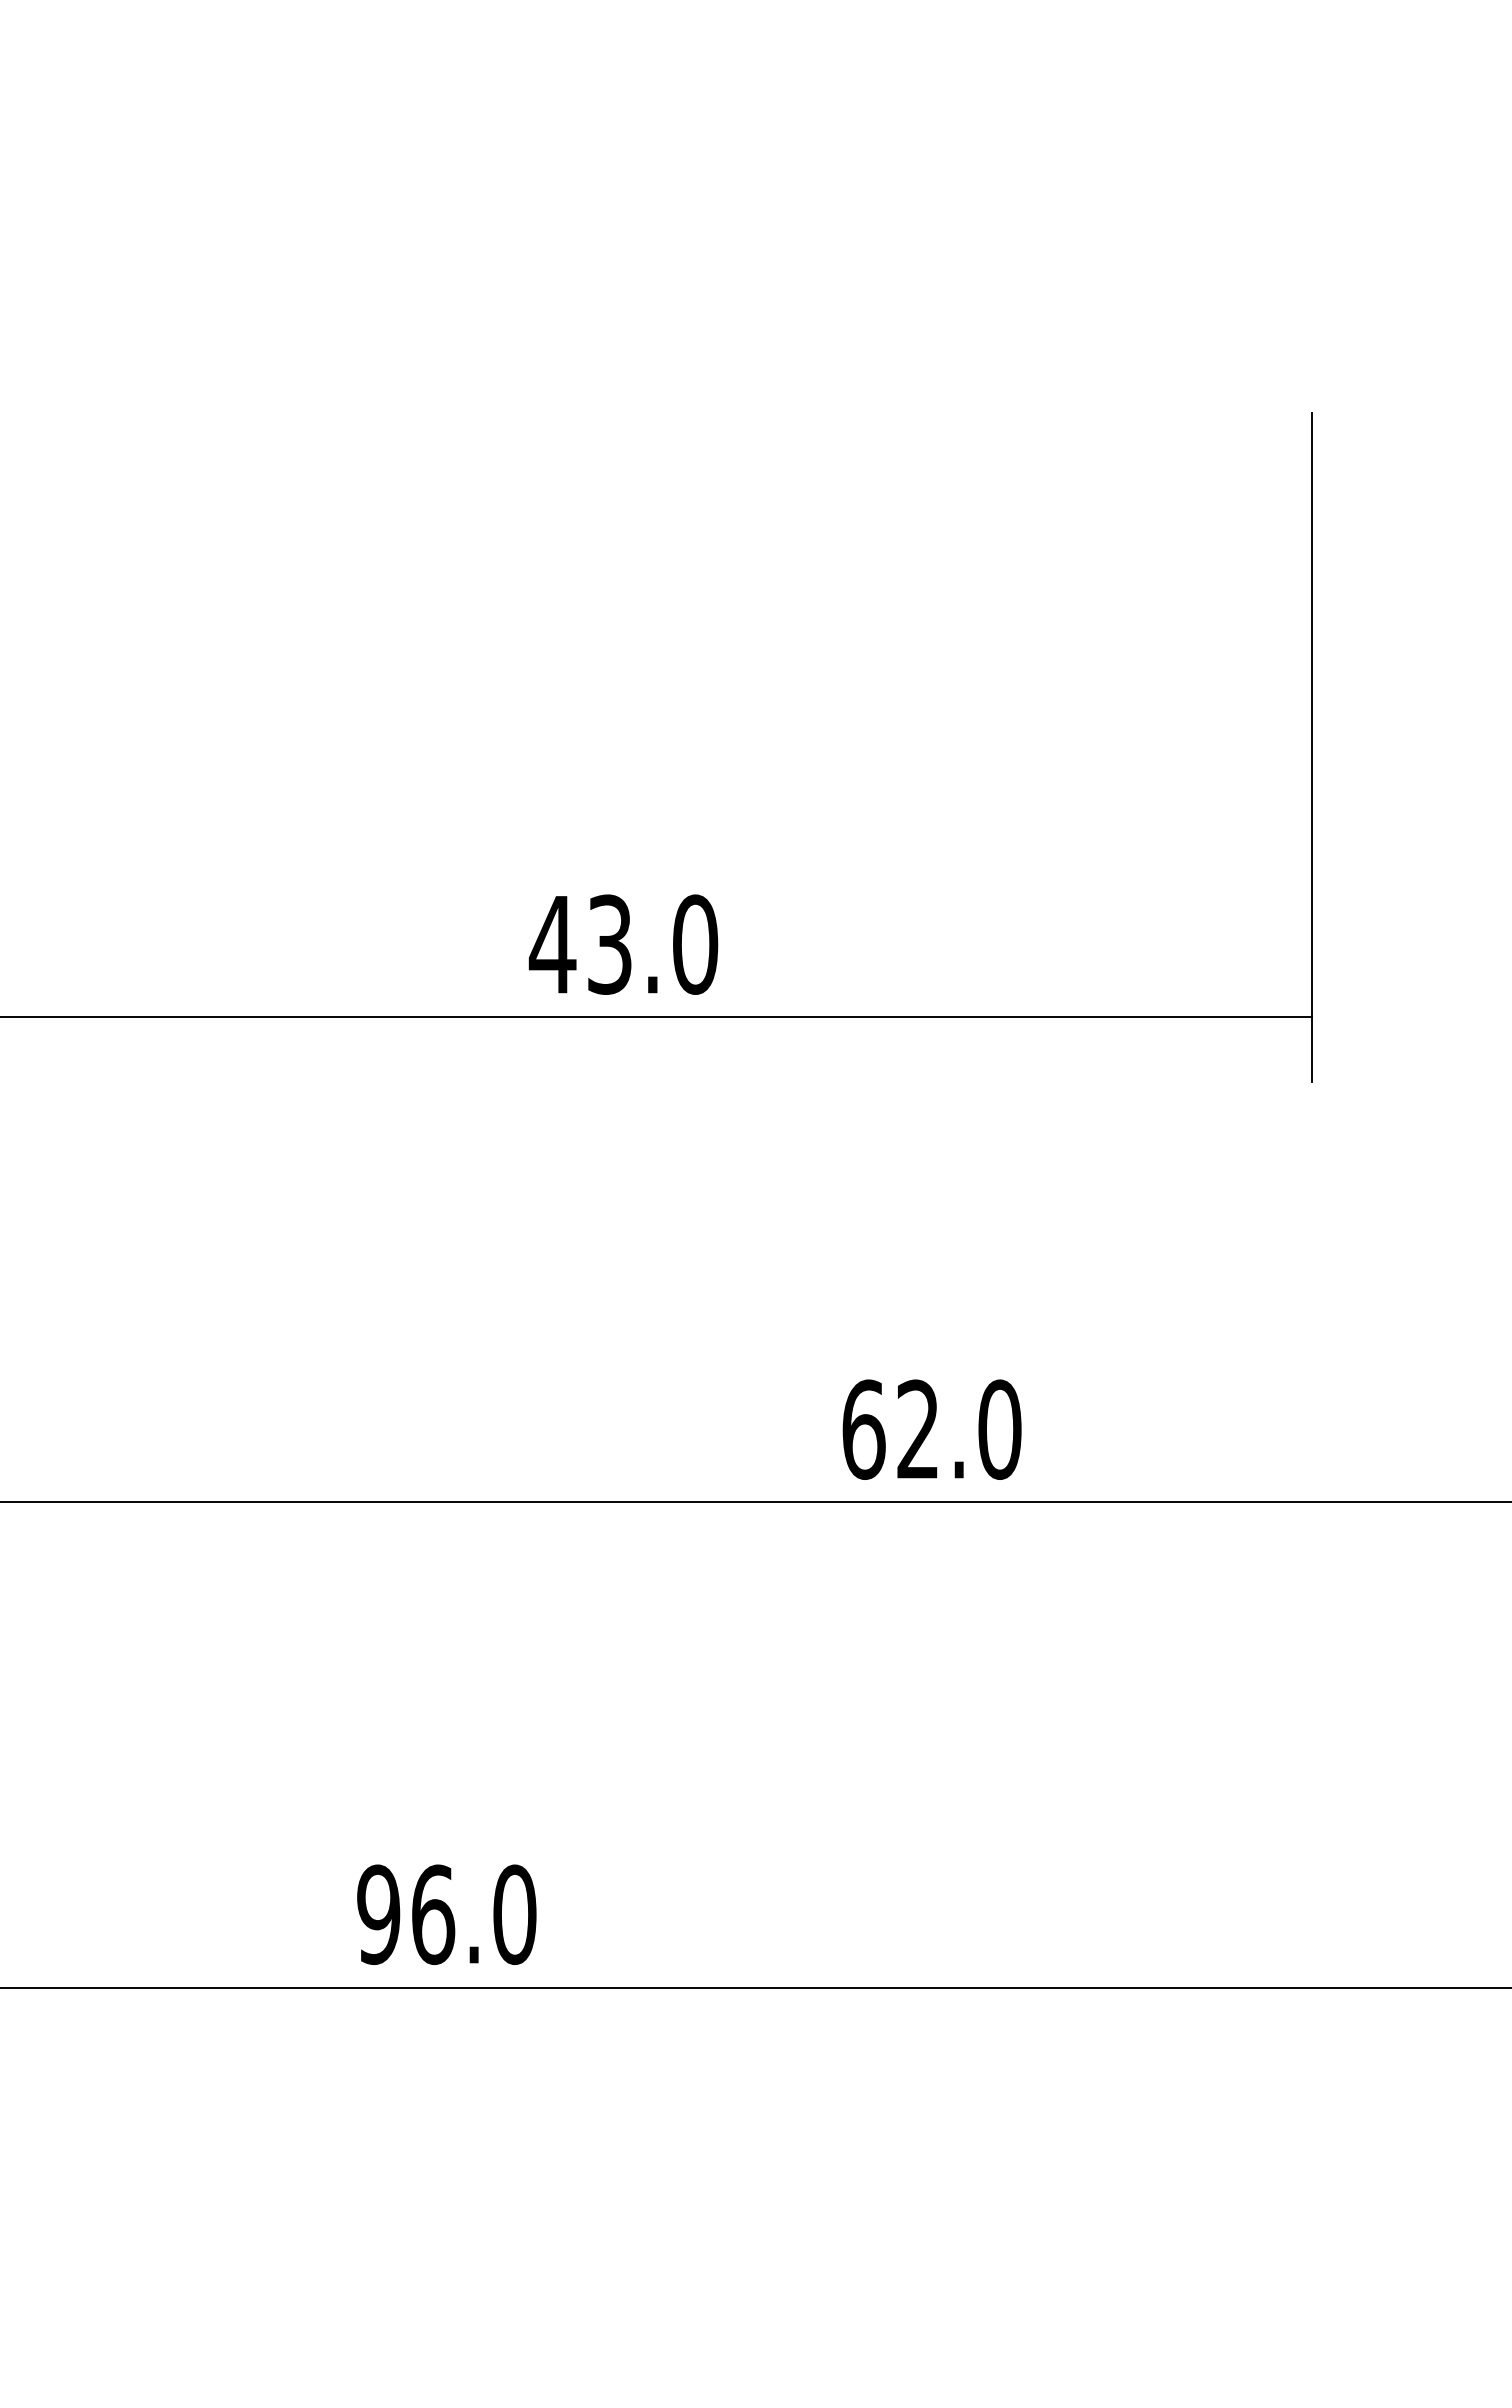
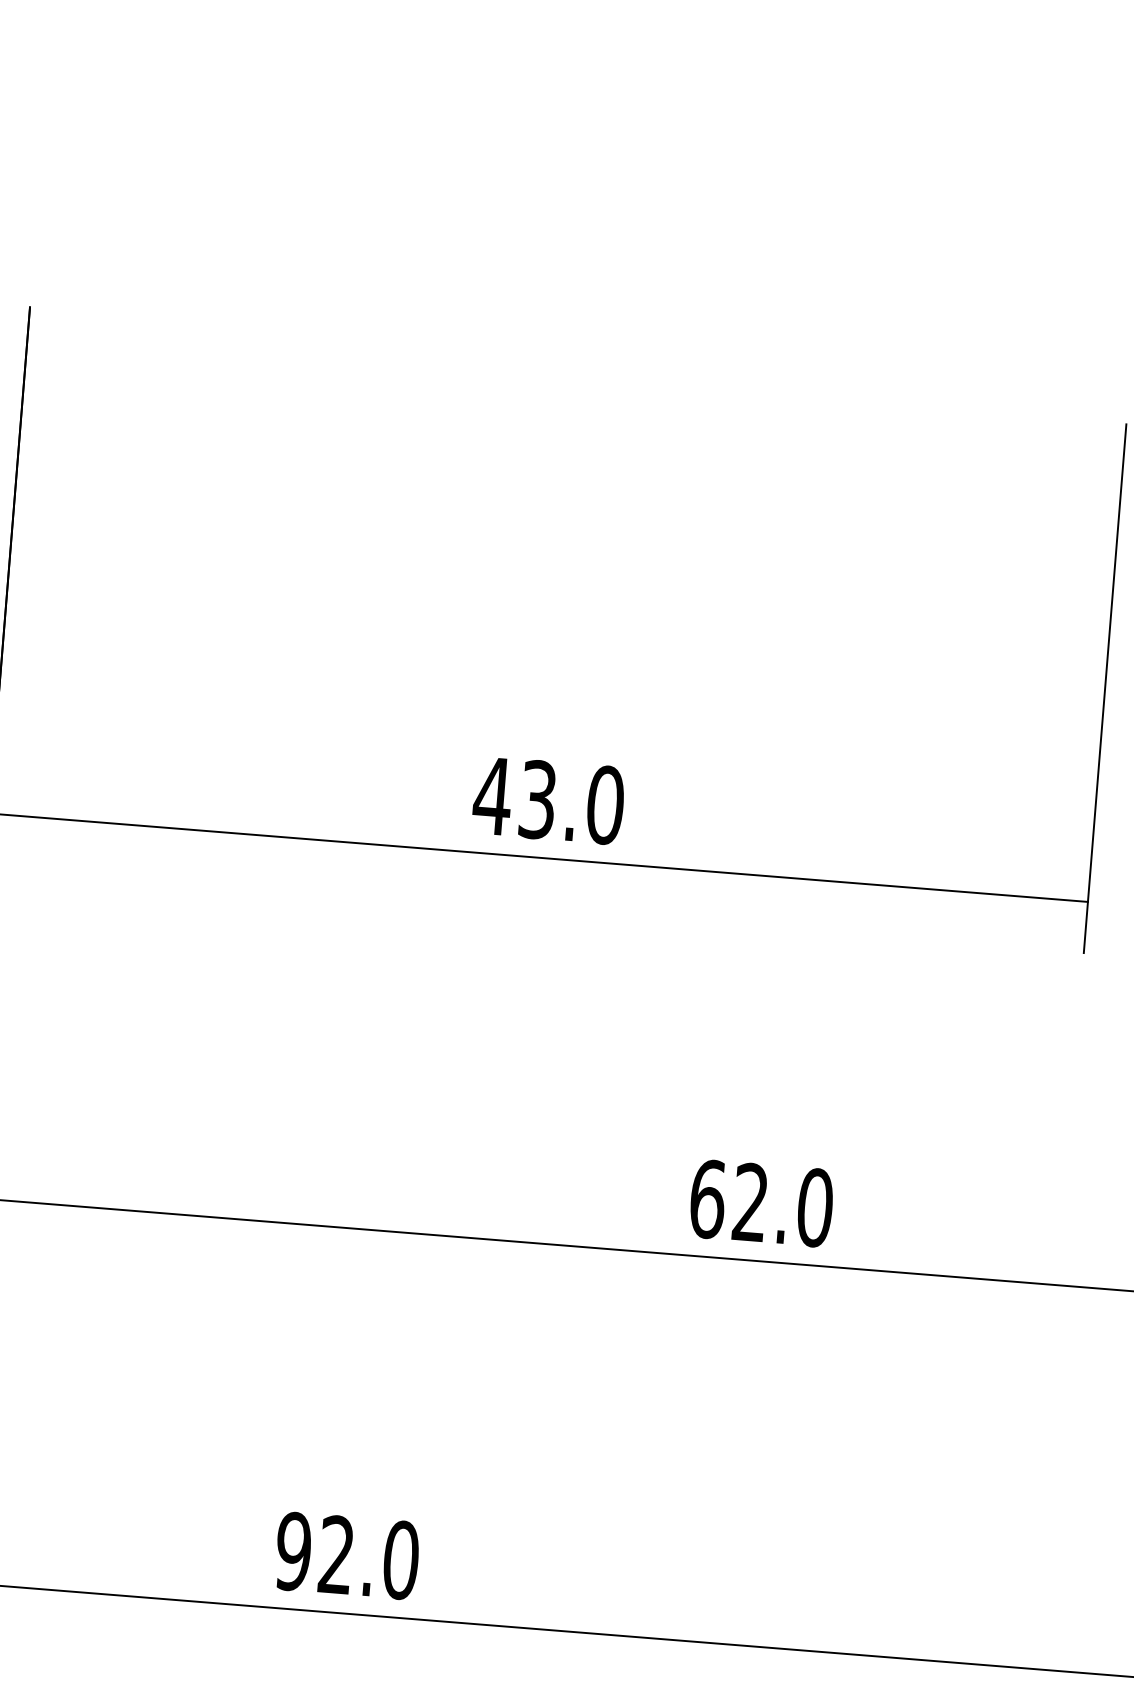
text: (433, 1914) -> (336, 1554), 96.0 -> 92.0

